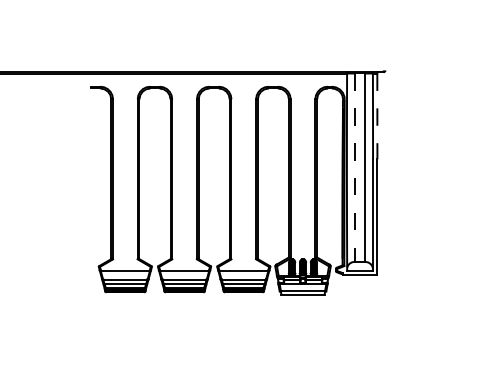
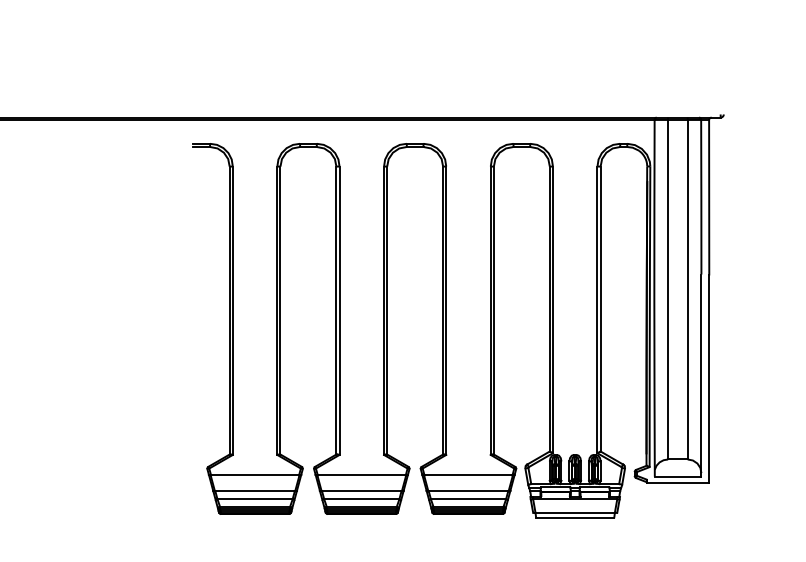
line: (377, 116) -> (709, 197), dashed -> solid
line: (354, 168) -> (667, 291), dashed -> solid

